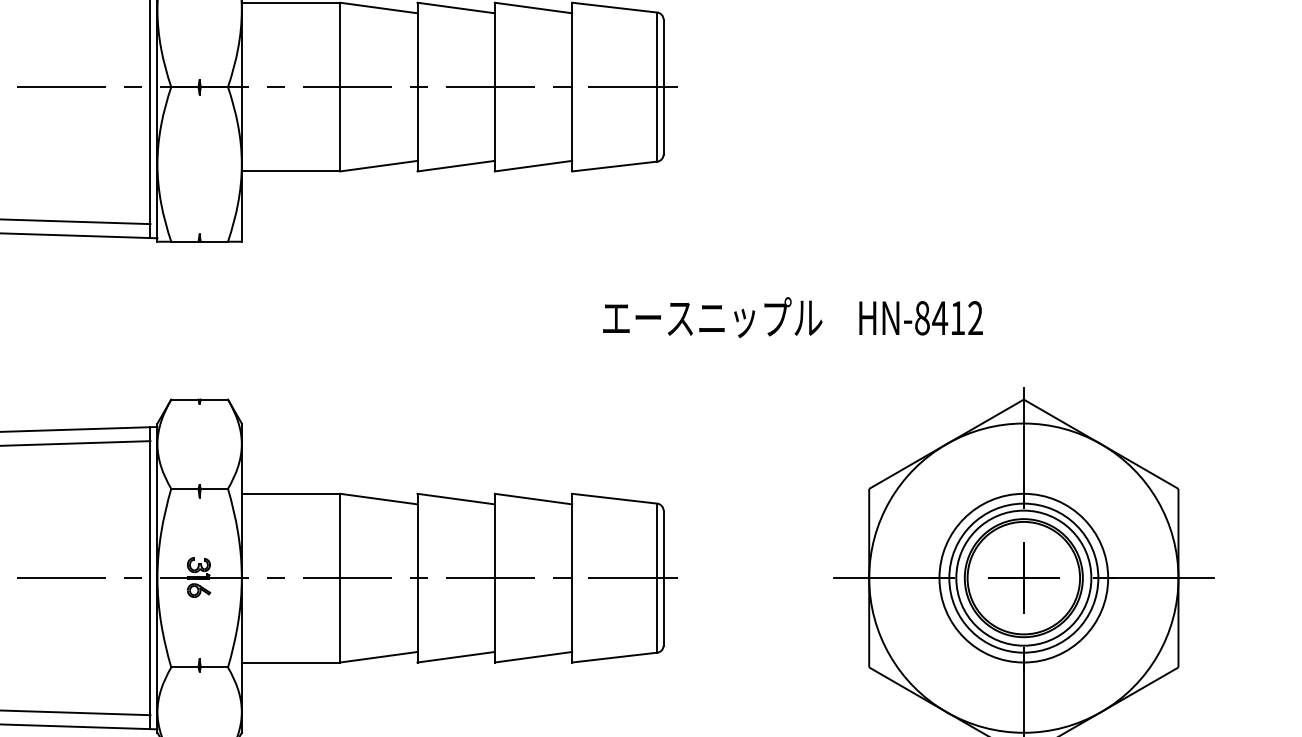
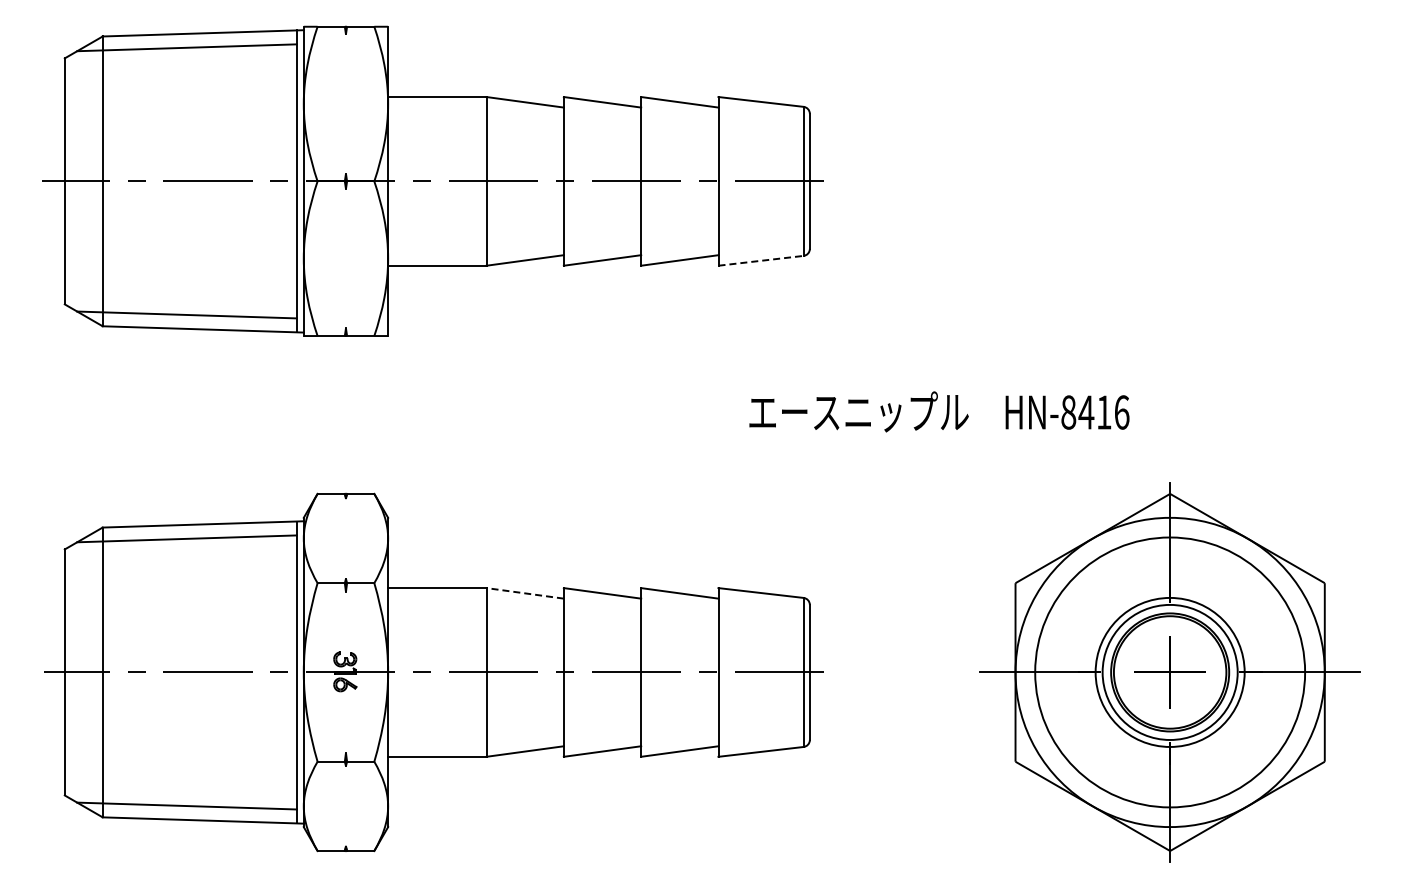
line: (615, 166) -> (761, 260), solid -> dashed
text: (975, 318) -> (1121, 412), HN-8412 -> HN-8416
line: (378, 499) -> (524, 593), solid -> dashed
circle: (1023, 578) -> (1169, 672), size x1.6

